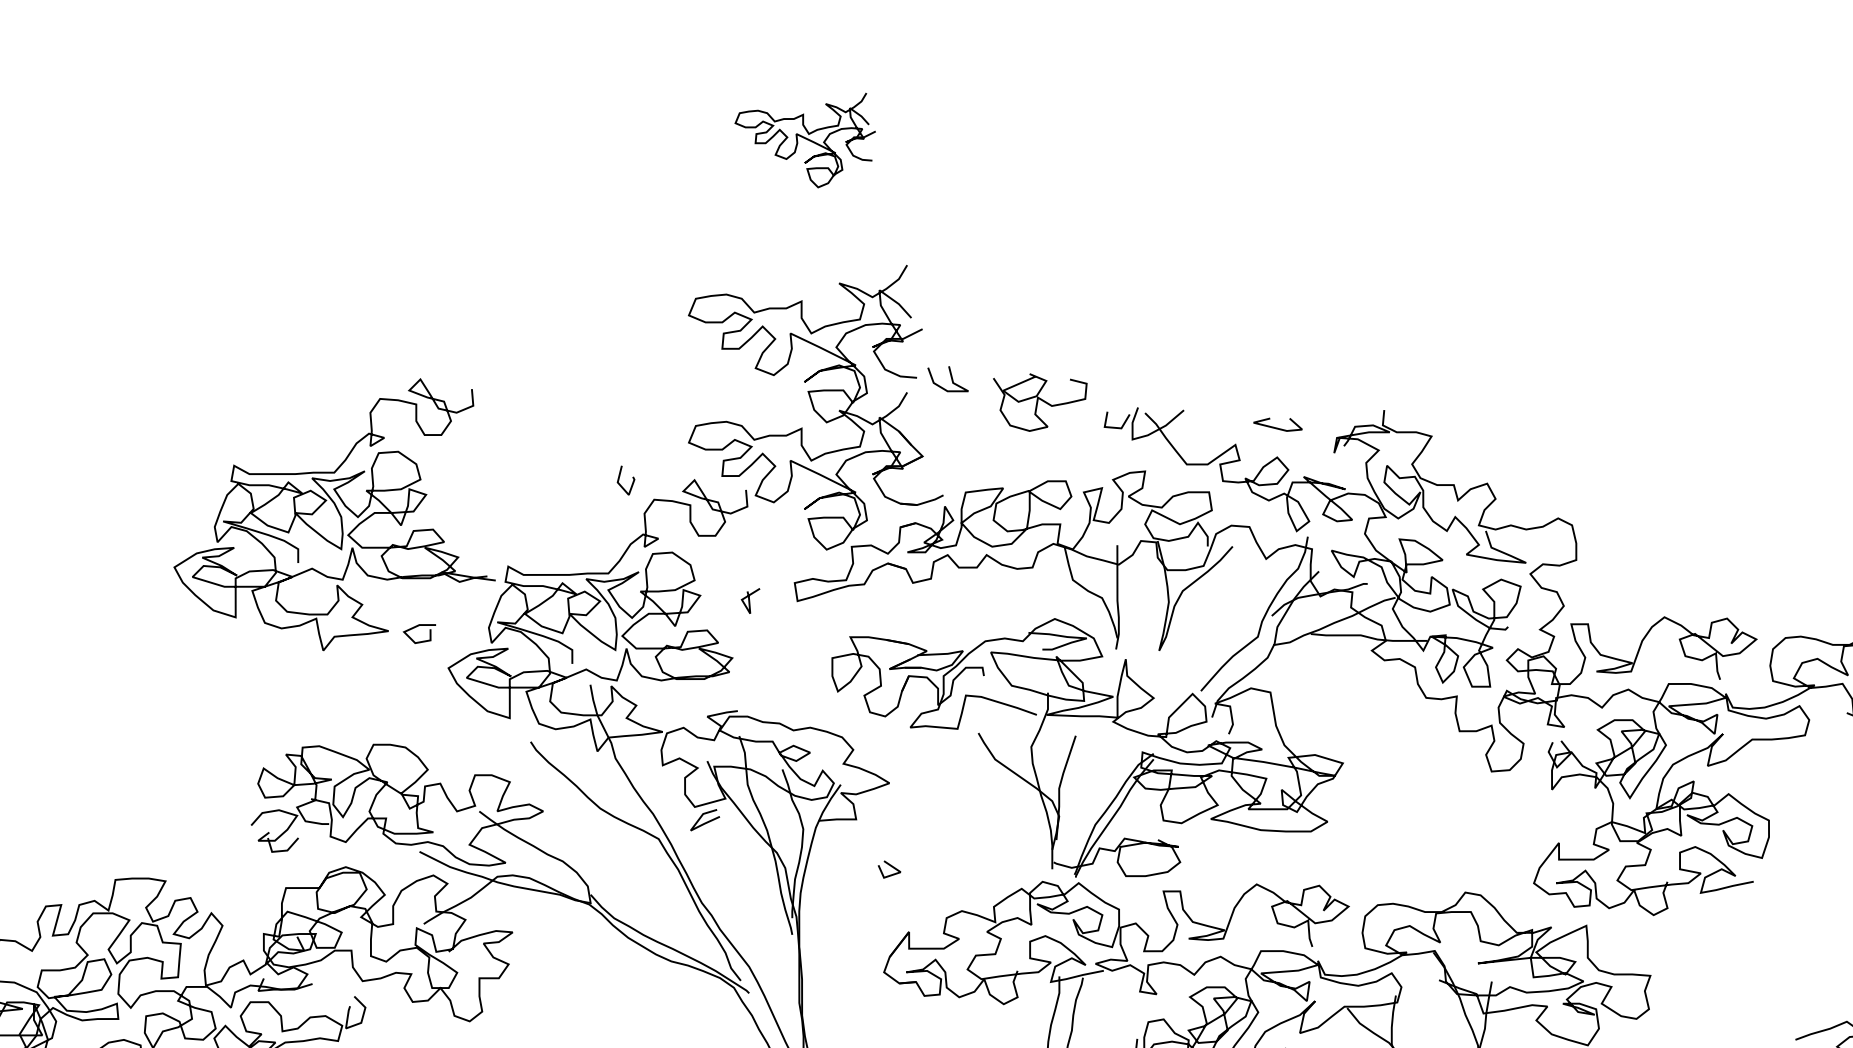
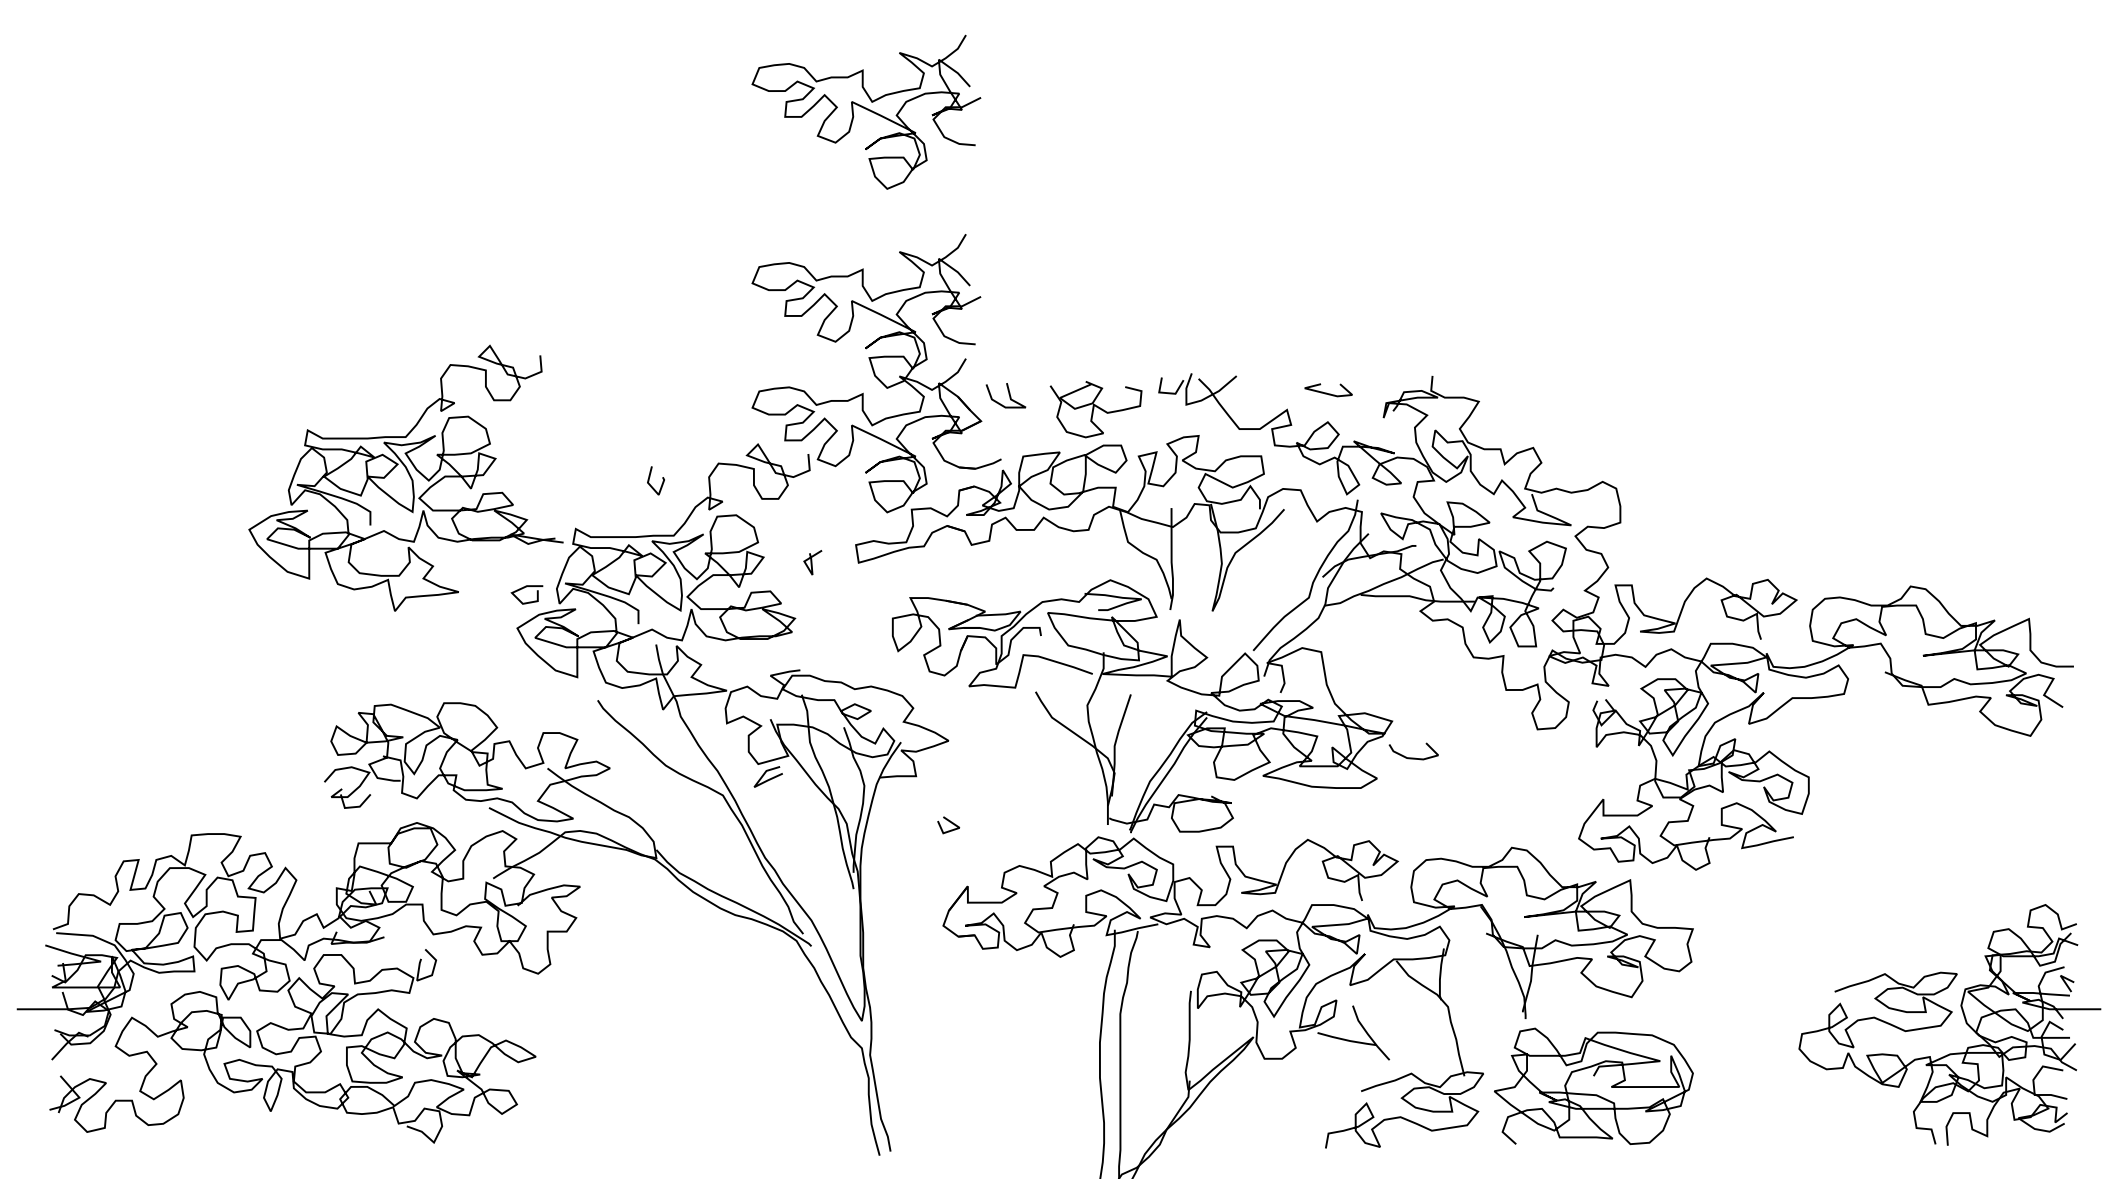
part: (805, 139) -> (866, 111), size x1.67
curve: (950, 377) -> (1008, 394), moved
part: (1039, 402) -> (1095, 409), moved
line: (620, 477) -> (650, 477), moved
curve: (416, 627) -> (524, 588), moved
curve: (1364, 800) -> (1413, 757), added

